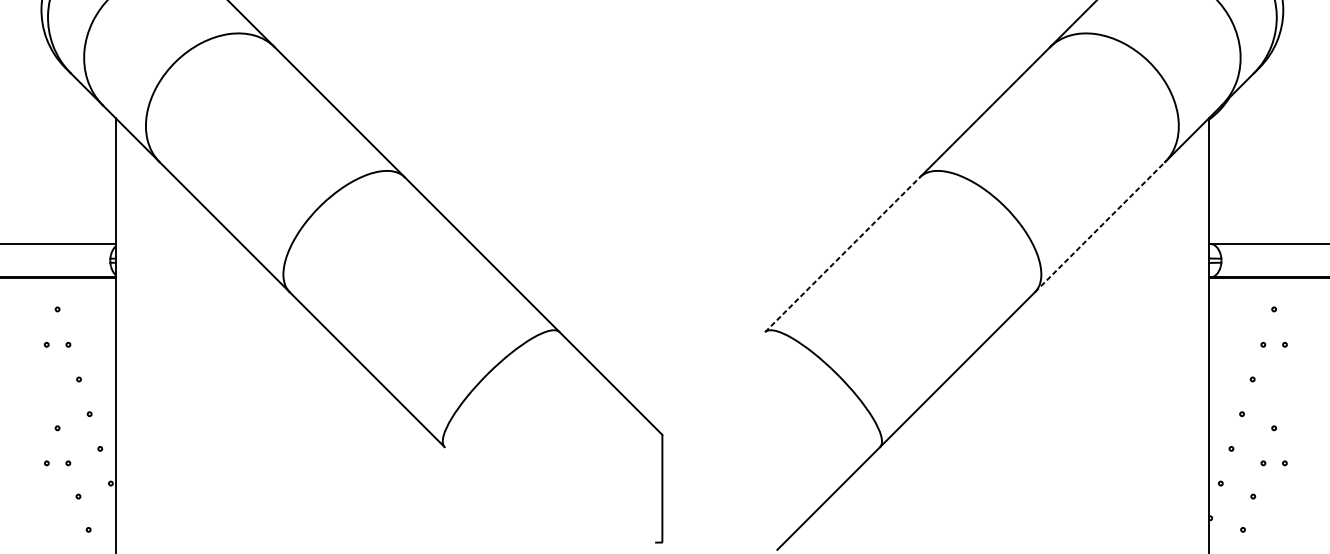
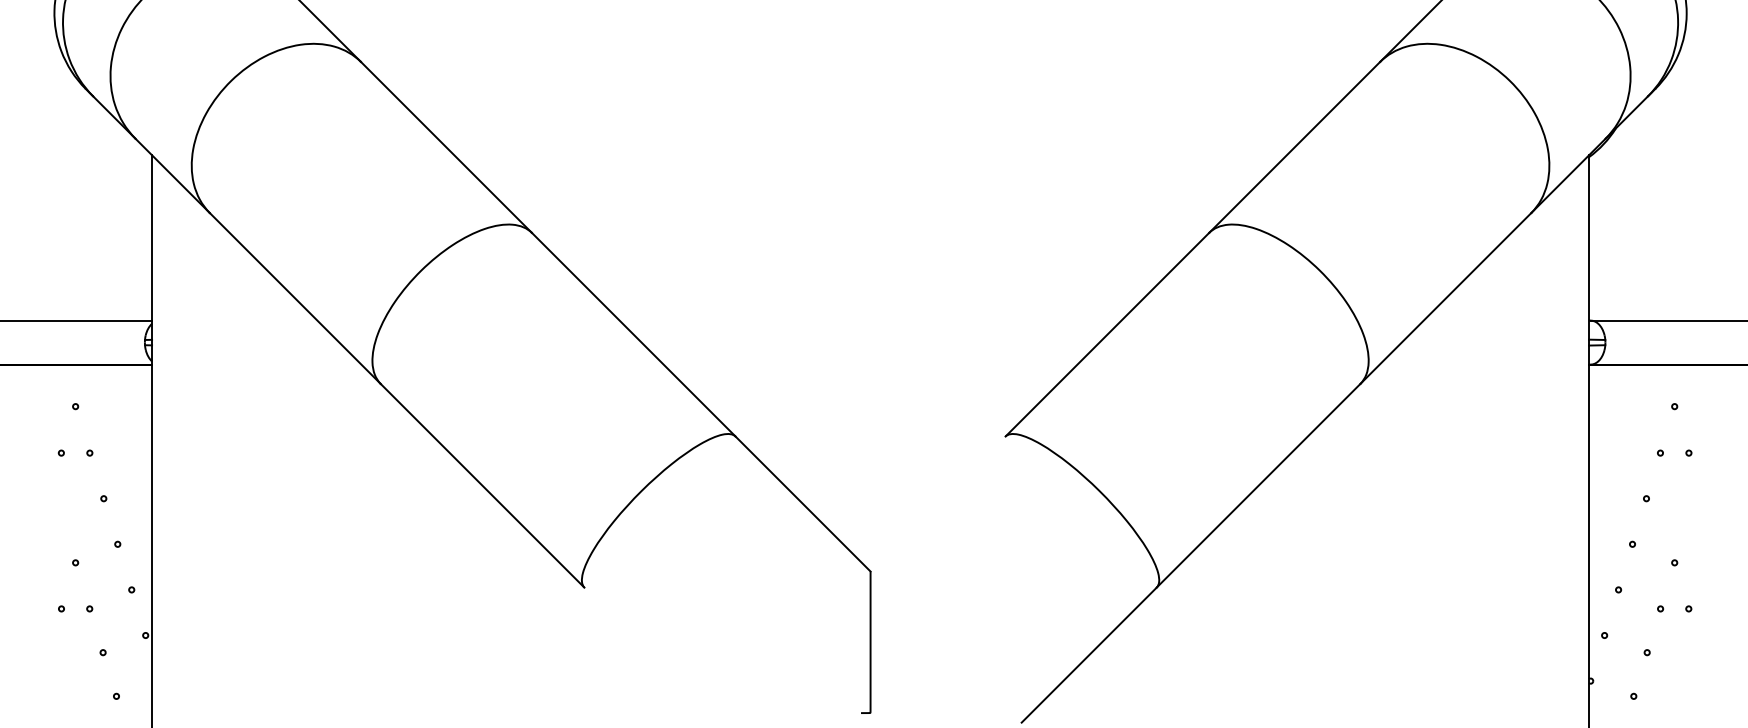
line: (1099, 227) -> (1445, 298), dashed -> solid
line: (842, 254) -> (1107, 334), dashed -> solid

